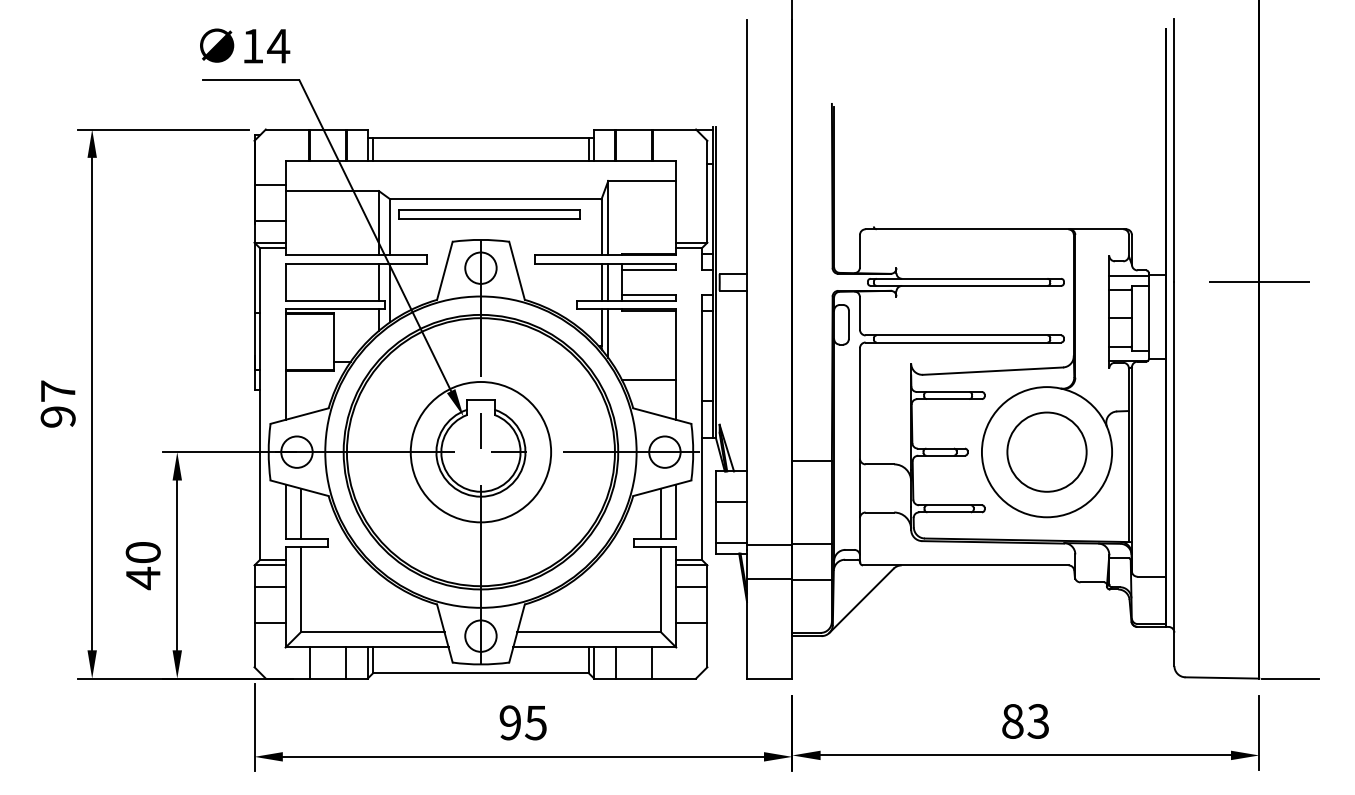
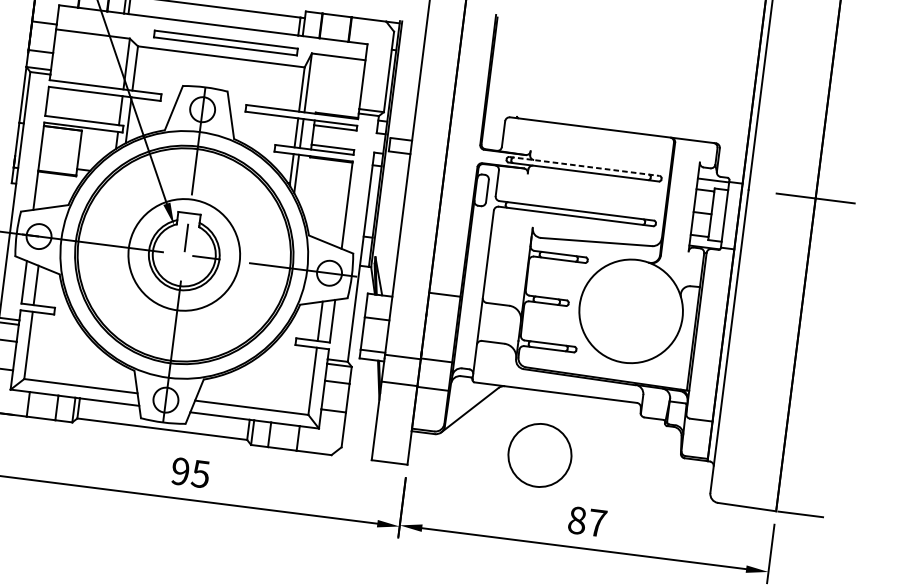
part: (489, 214) -> (225, 43), moved
line: (966, 278) -> (584, 166), solid -> dashed
line: (649, 380) -> (324, 215), removed
circle: (1046, 451) -> (539, 454), moved
text: (1038, 721) -> (597, 523), 83 -> 87

